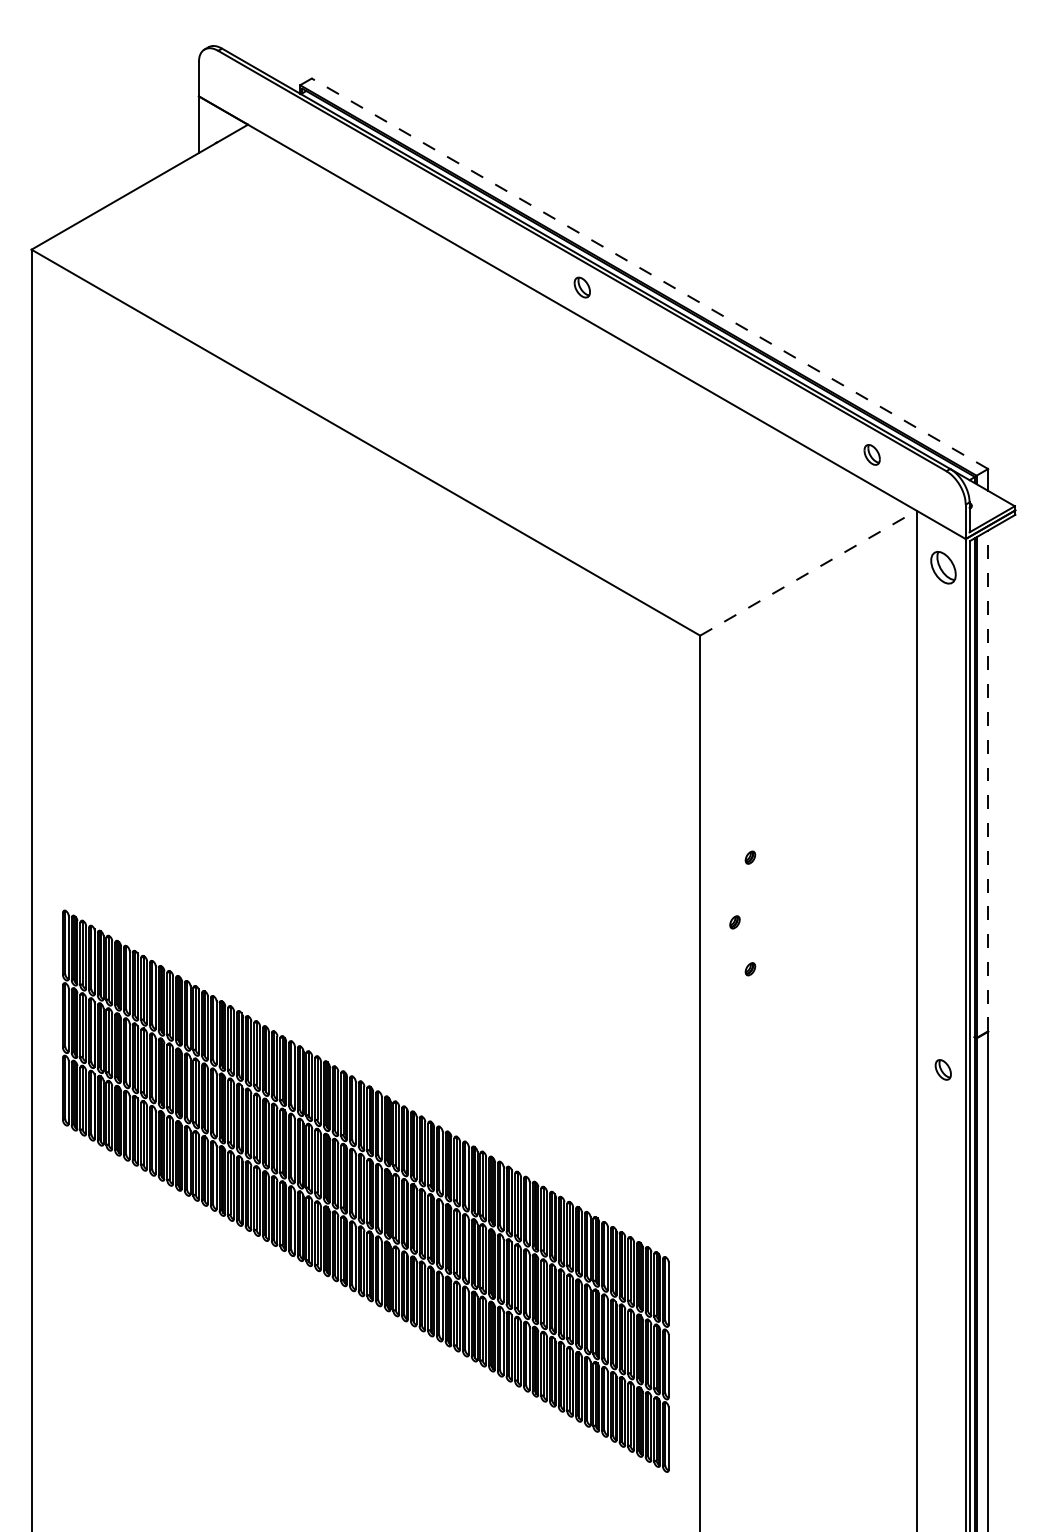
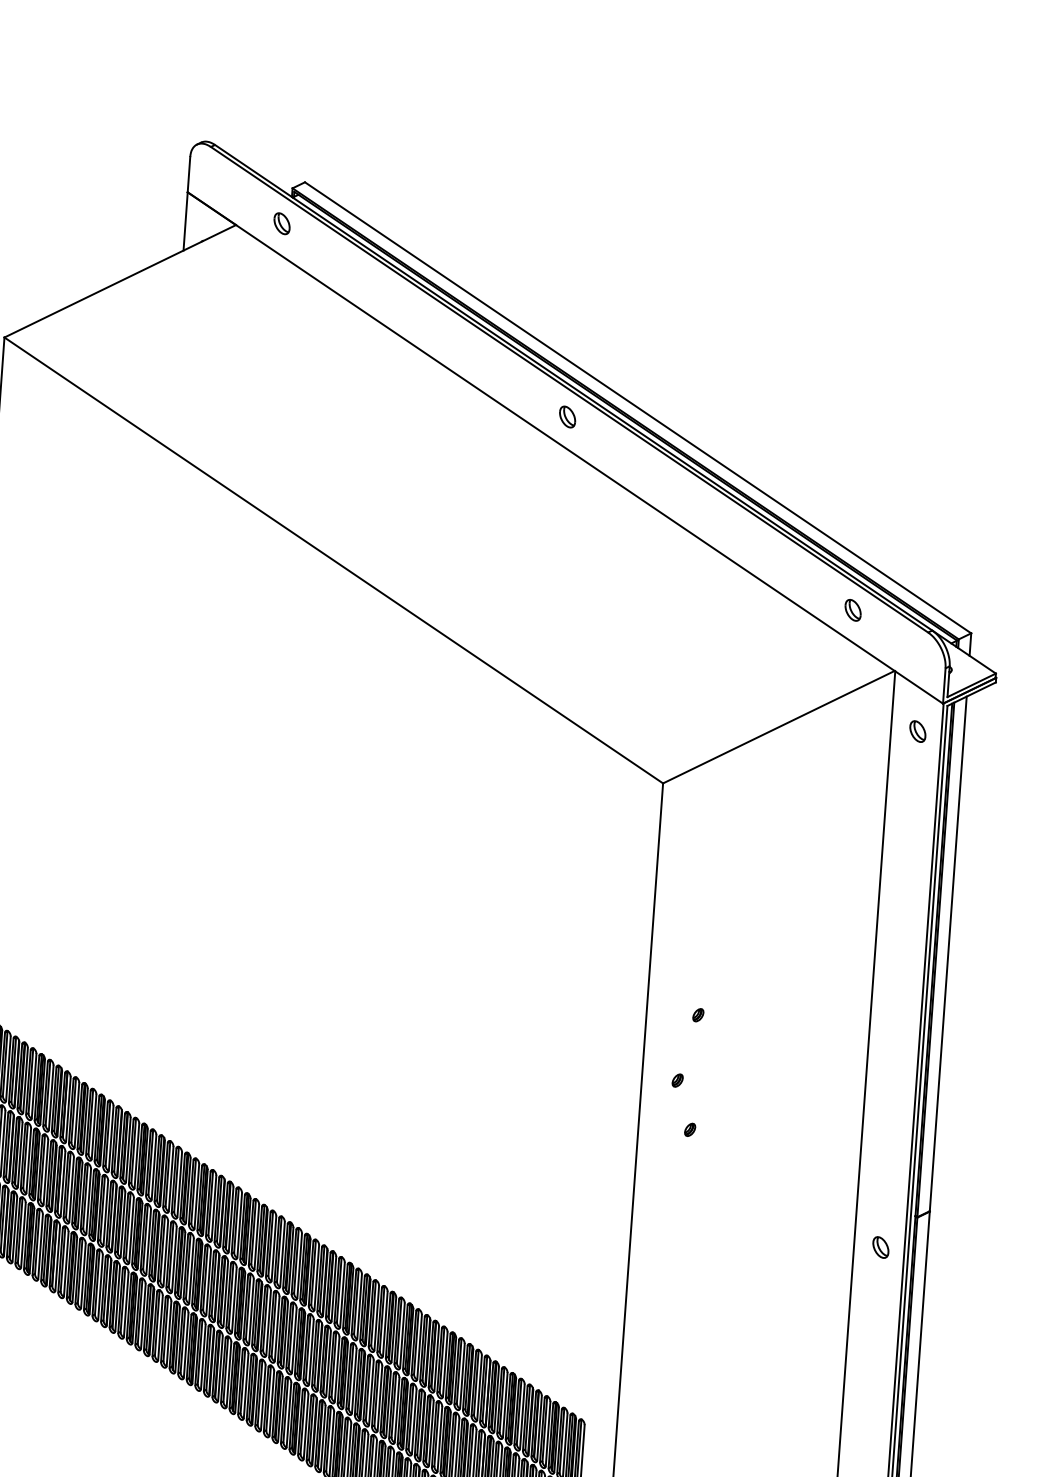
part: (291, 120) -> (281, 223), added
line: (649, 273) -> (637, 407), dashed -> solid
part: (942, 567) -> (917, 731), size x0.62
line: (808, 573) -> (778, 727), dashed -> solid
line: (988, 780) -> (948, 953), dashed -> solid

